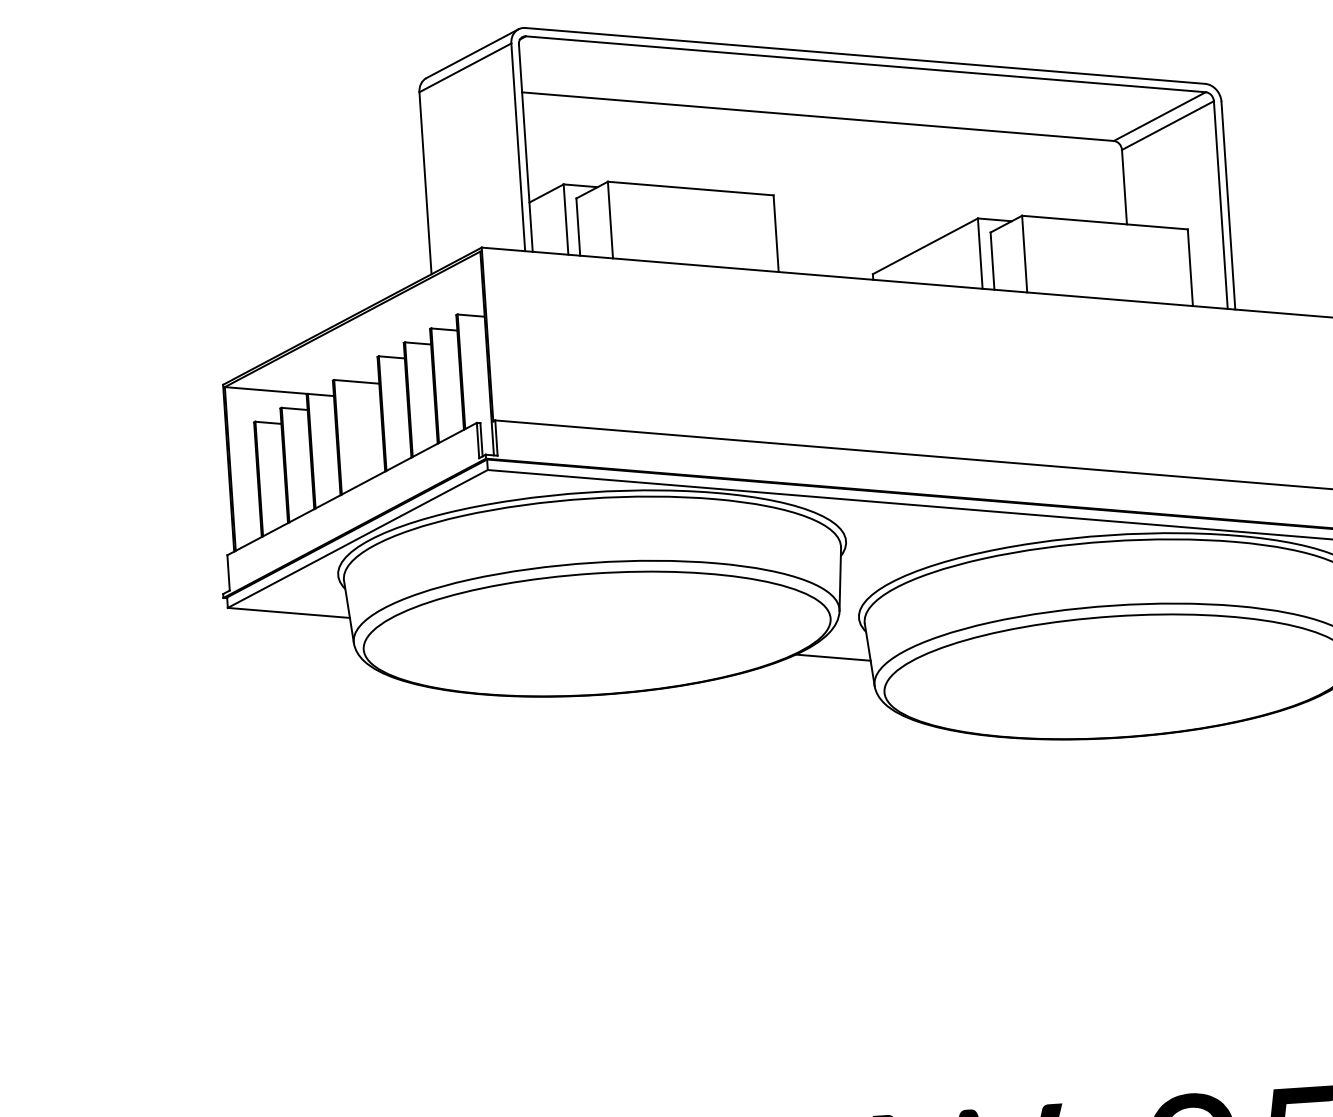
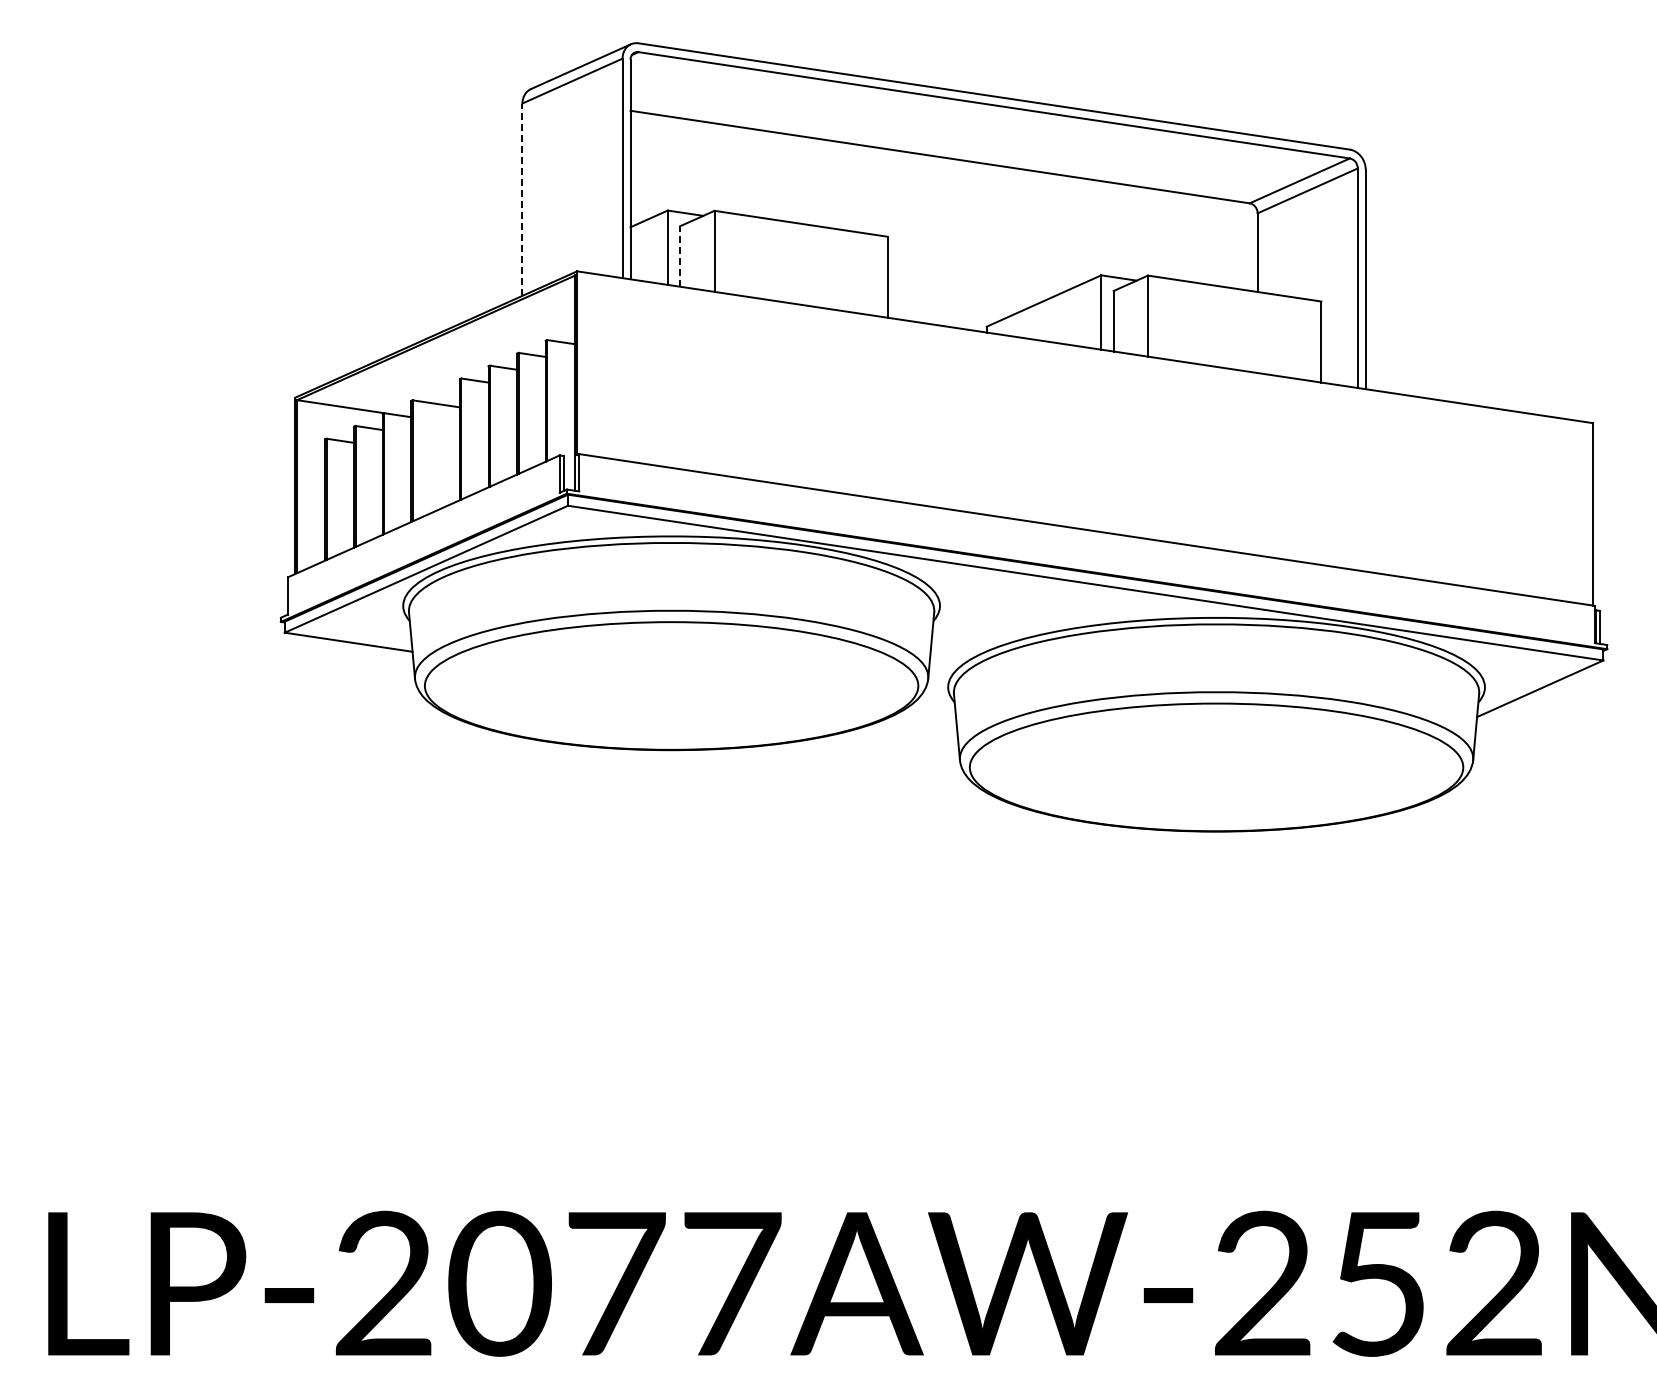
line: (425, 183) -> (522, 199), solid -> dashed
line: (578, 227) -> (680, 256), solid -> dashed
line: (833, 657) -> (918, 727), removed

